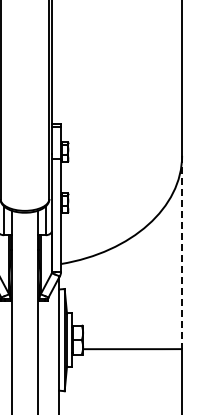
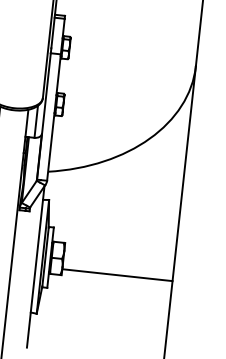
line: (182, 252) -> (184, 173), dashed -> solid

